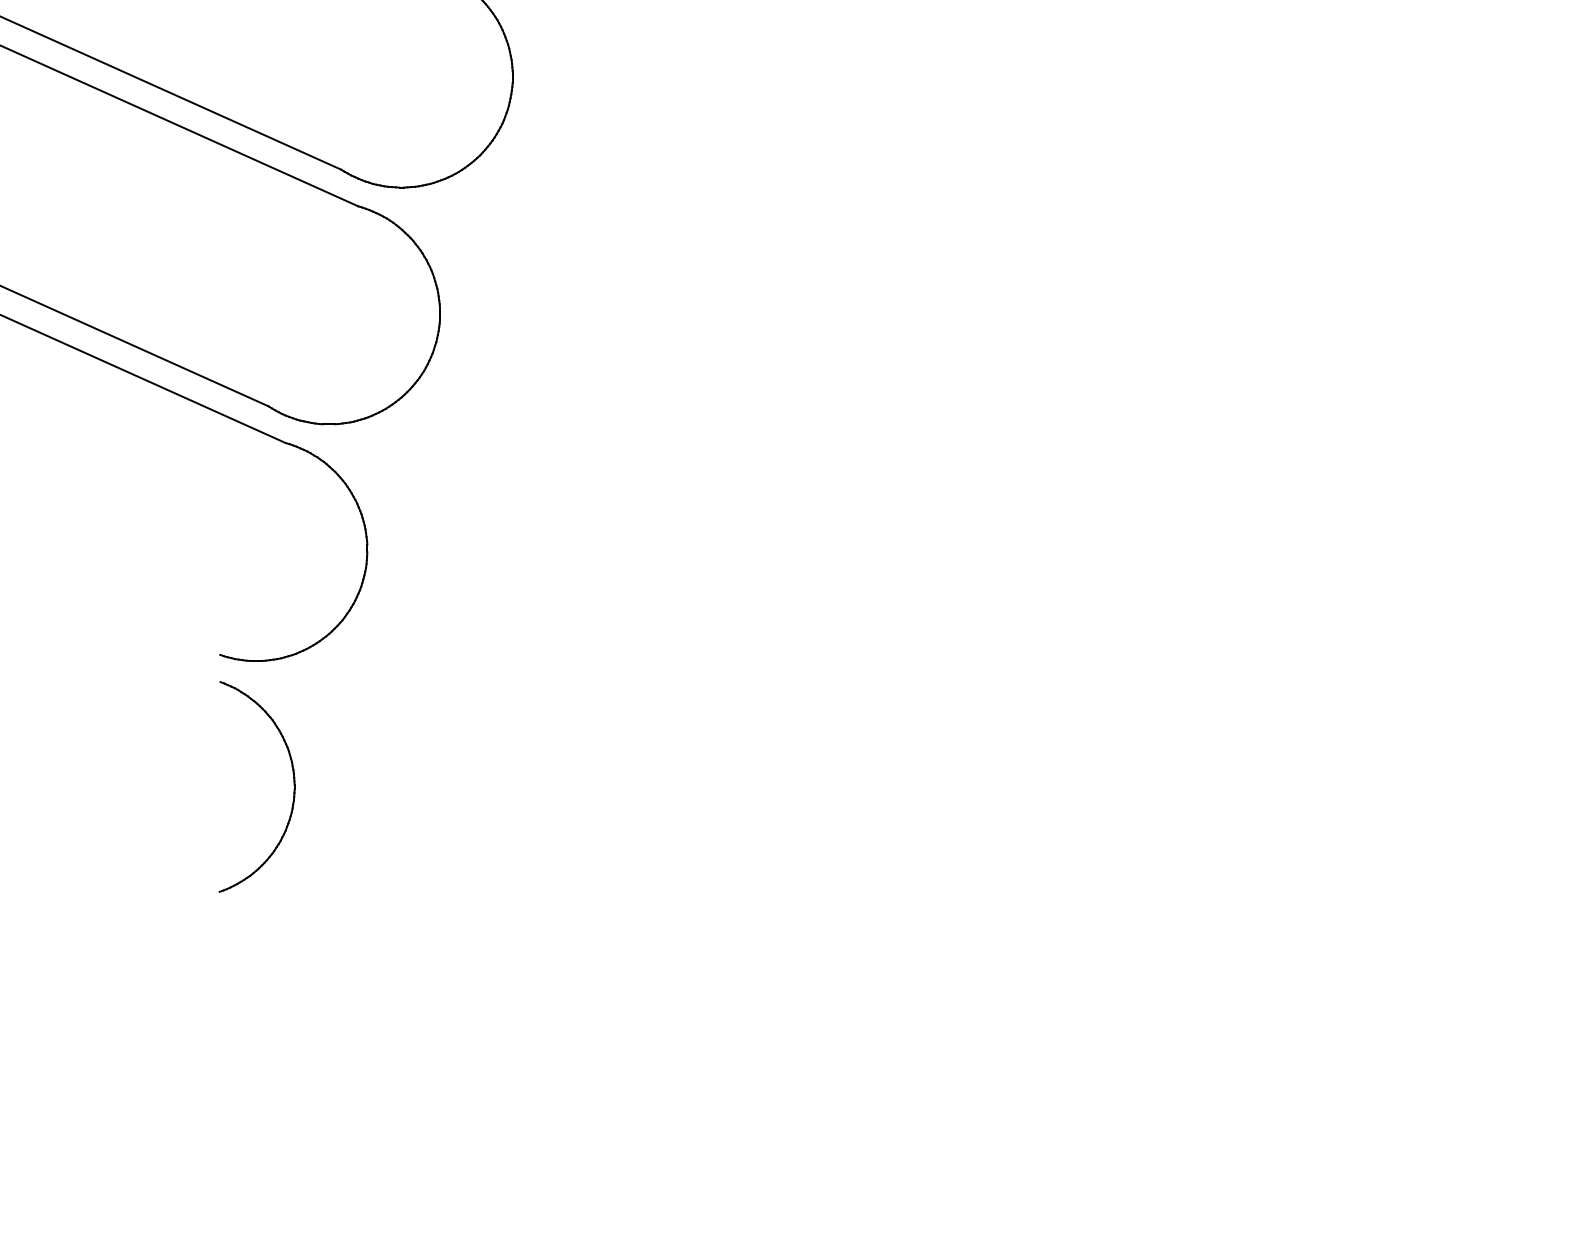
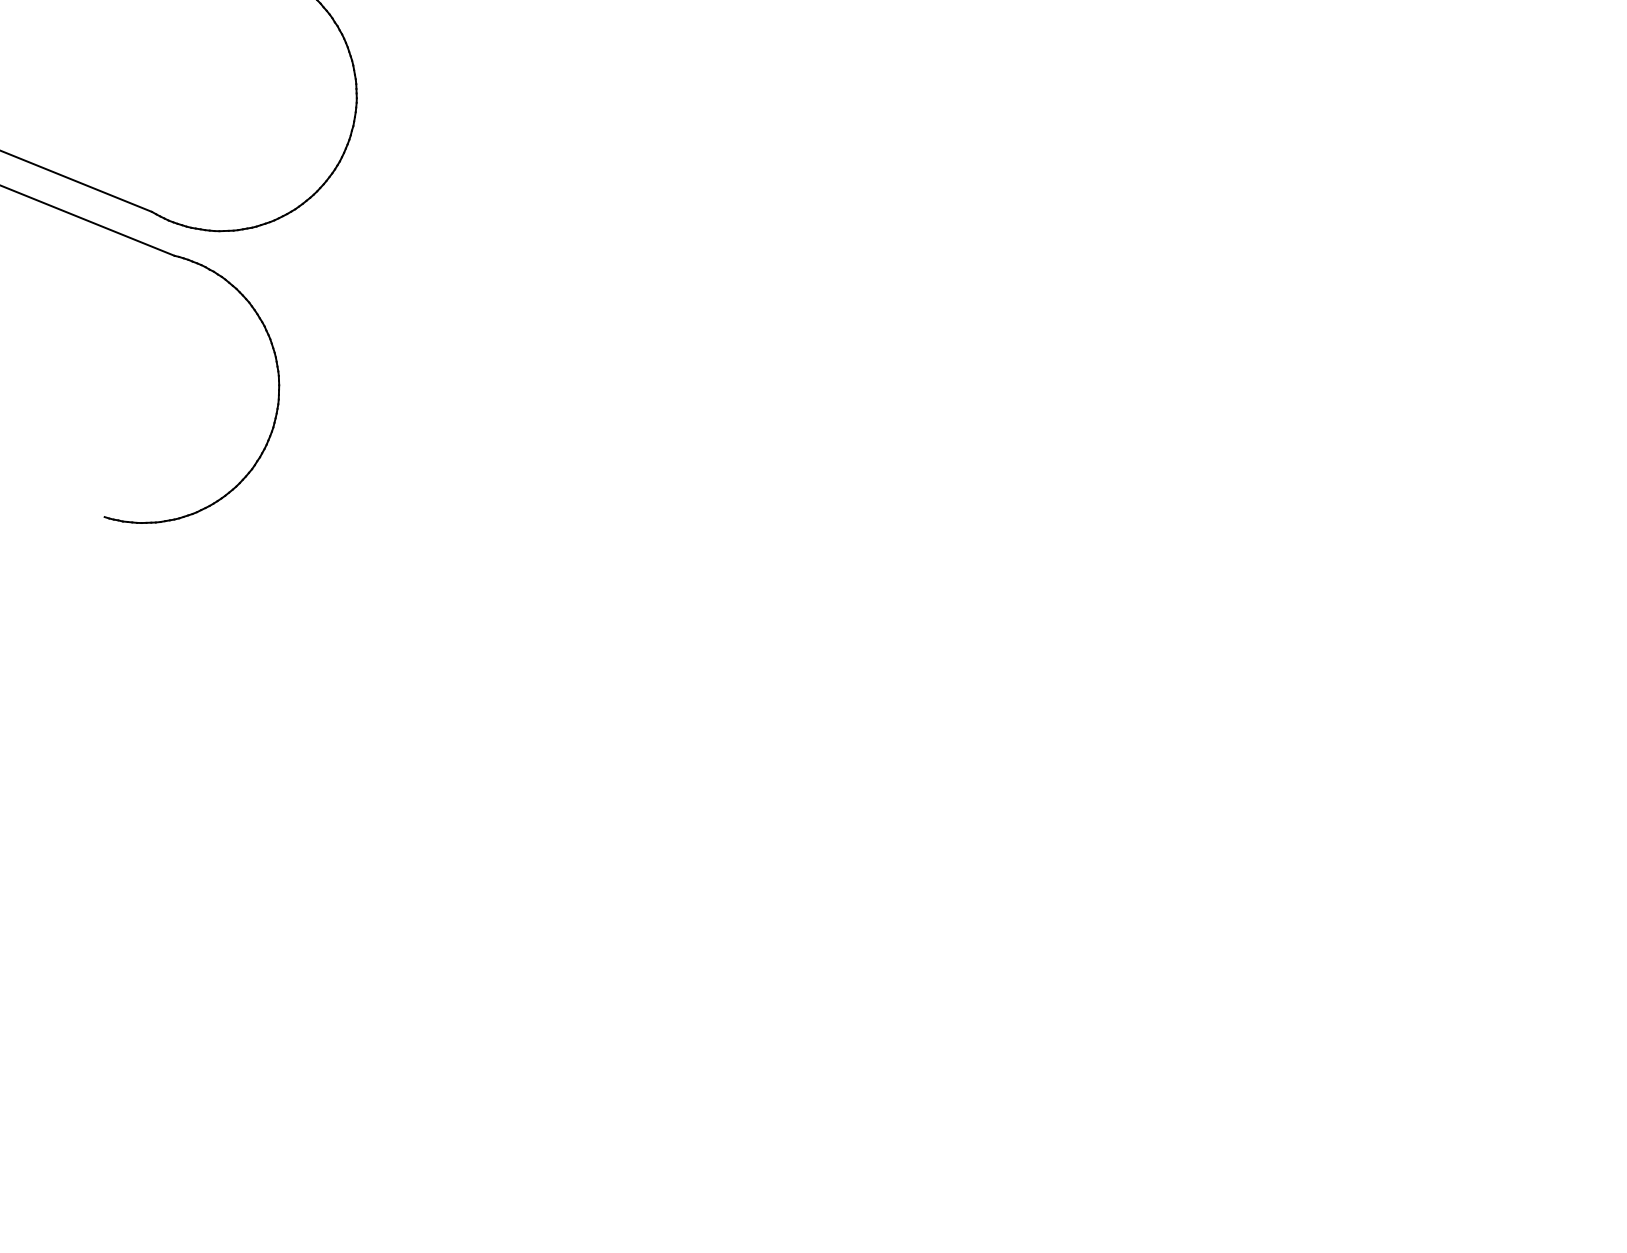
part: (293, 785) -> (200, 672), removed

